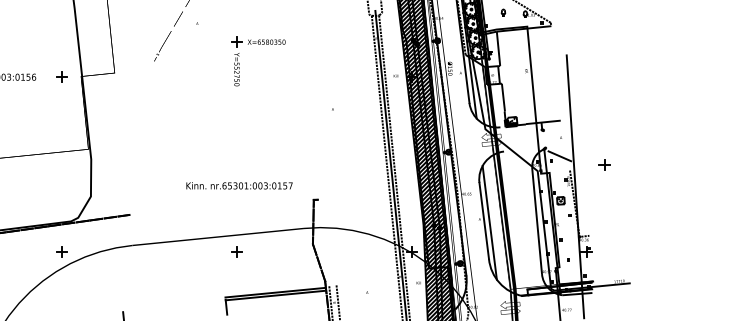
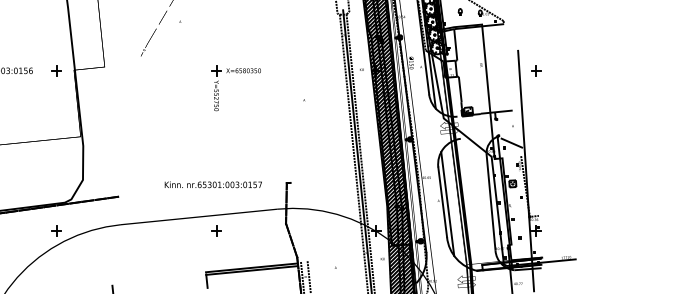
part: (258, 44) -> (236, 72), moved
part: (604, 164) -> (536, 70), moved
text: (239, 185) -> (213, 184), moved

